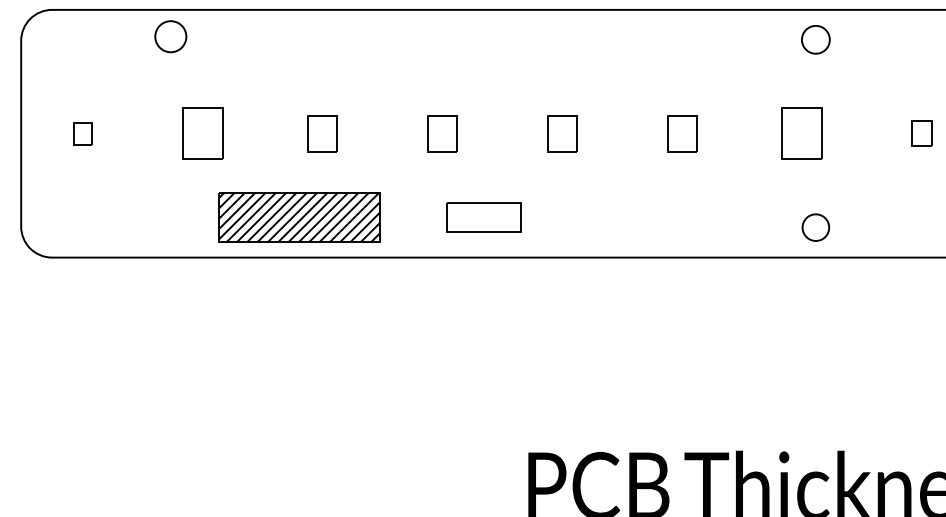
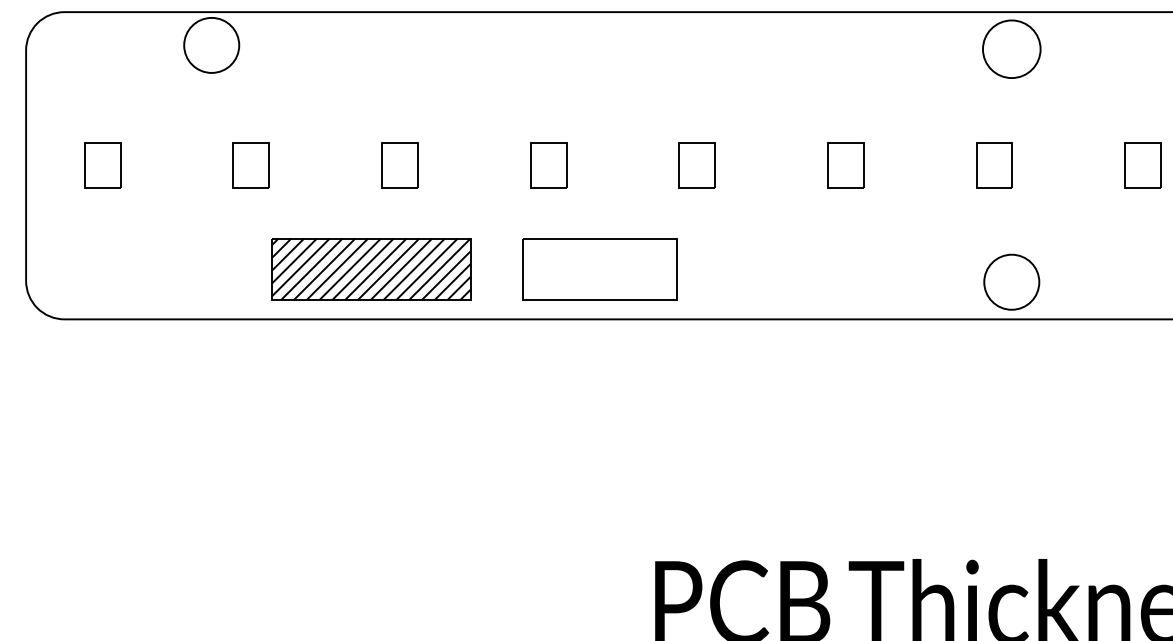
circle: (170, 36) -> (211, 45), size x1.43
circle: (815, 39) -> (1011, 48), size x1.67
part: (82, 133) -> (102, 165), size x1.67
part: (202, 133) -> (250, 165), size x0.71
part: (801, 133) -> (993, 165), size x0.71
part: (921, 133) -> (1142, 165), size x1.43
part: (483, 217) -> (599, 269), size x1.67
circle: (815, 227) -> (1011, 282), size x1.67

